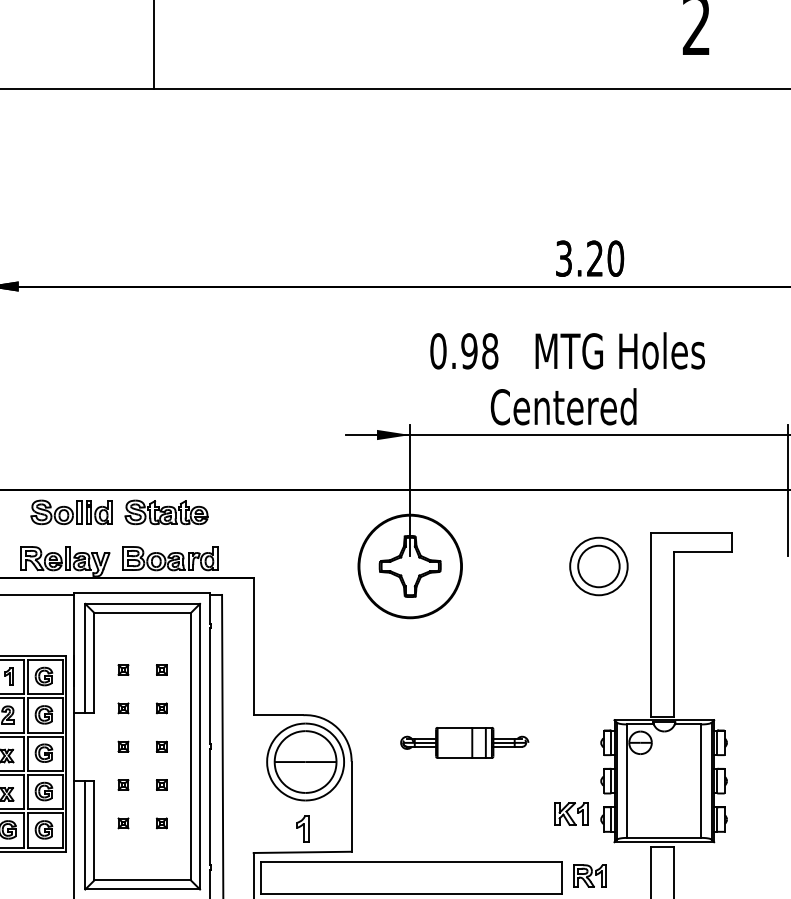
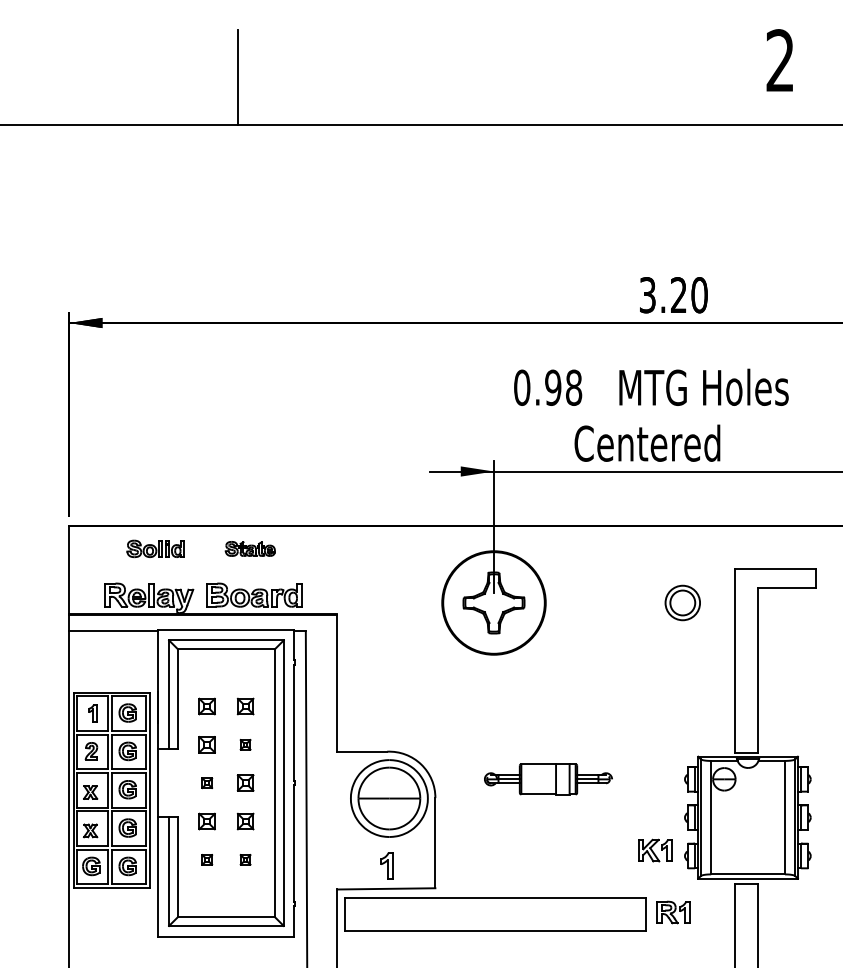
part: (71, 512) -> (155, 548), size x0.7
part: (166, 512) -> (250, 548), size x0.6
part: (598, 566) -> (682, 602), size x0.6
part: (123, 670) -> (207, 706), size x1.6
part: (161, 670) -> (245, 706), size x1.6
part: (123, 708) -> (207, 744), size x1.6
part: (161, 747) -> (245, 783), size x1.6
part: (123, 785) -> (207, 821), size x1.6
part: (161, 785) -> (245, 821), size x1.6

